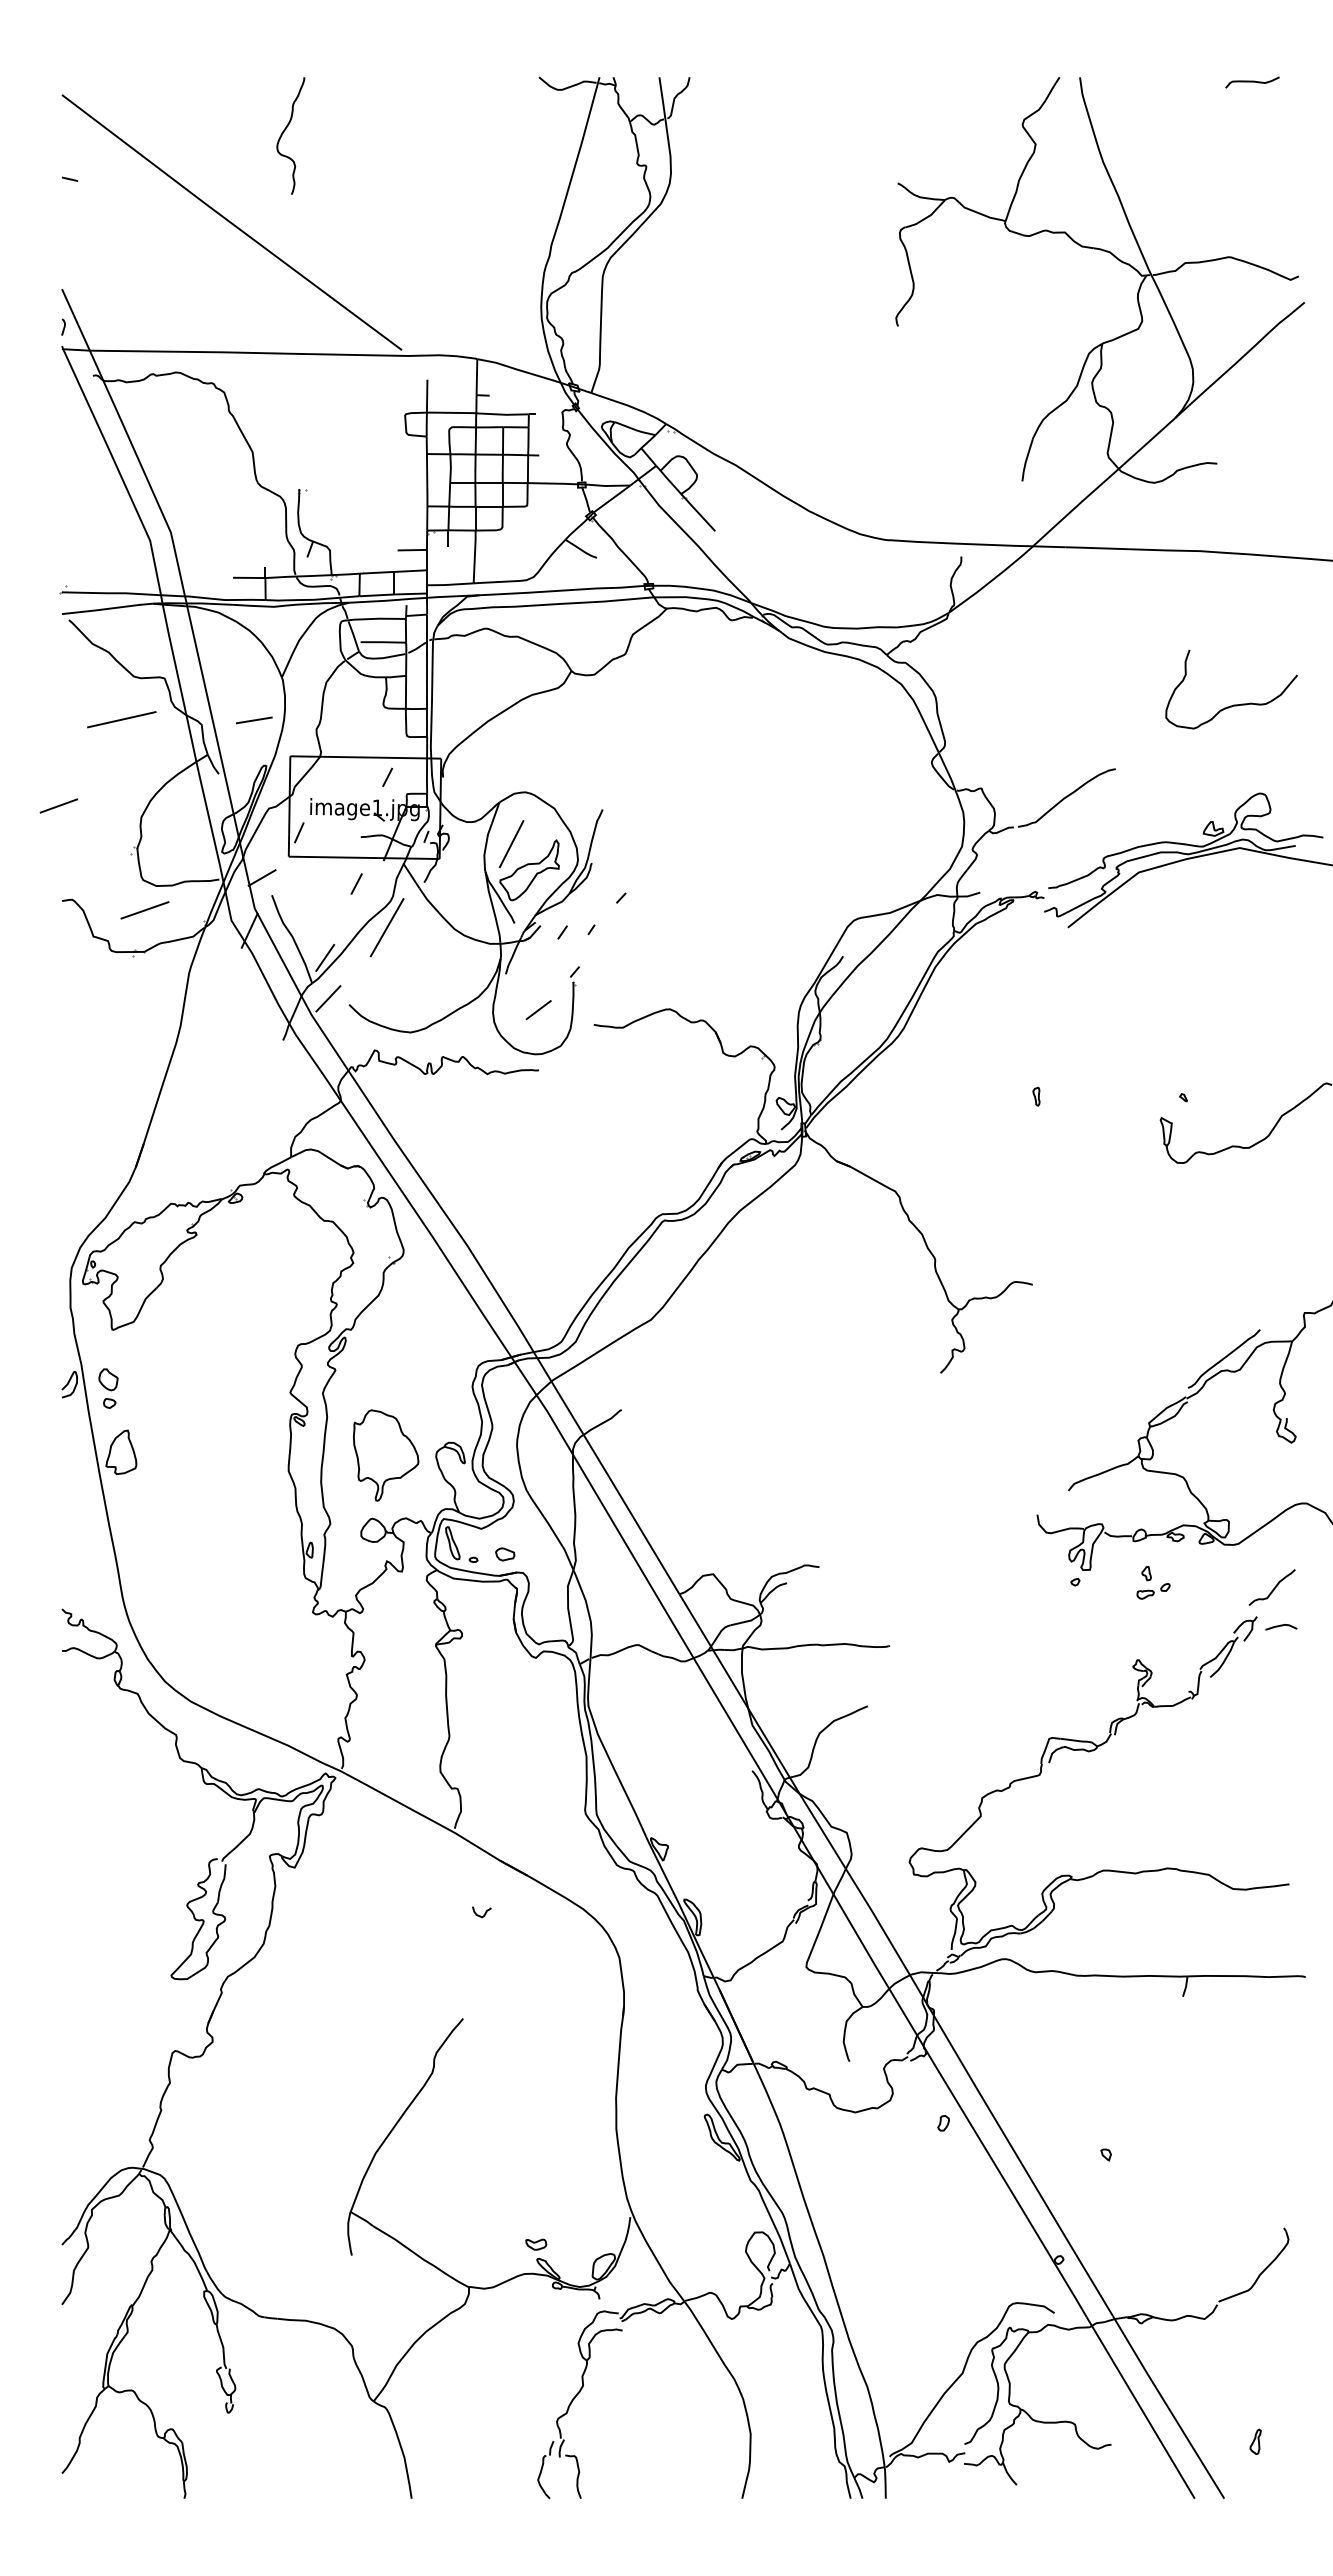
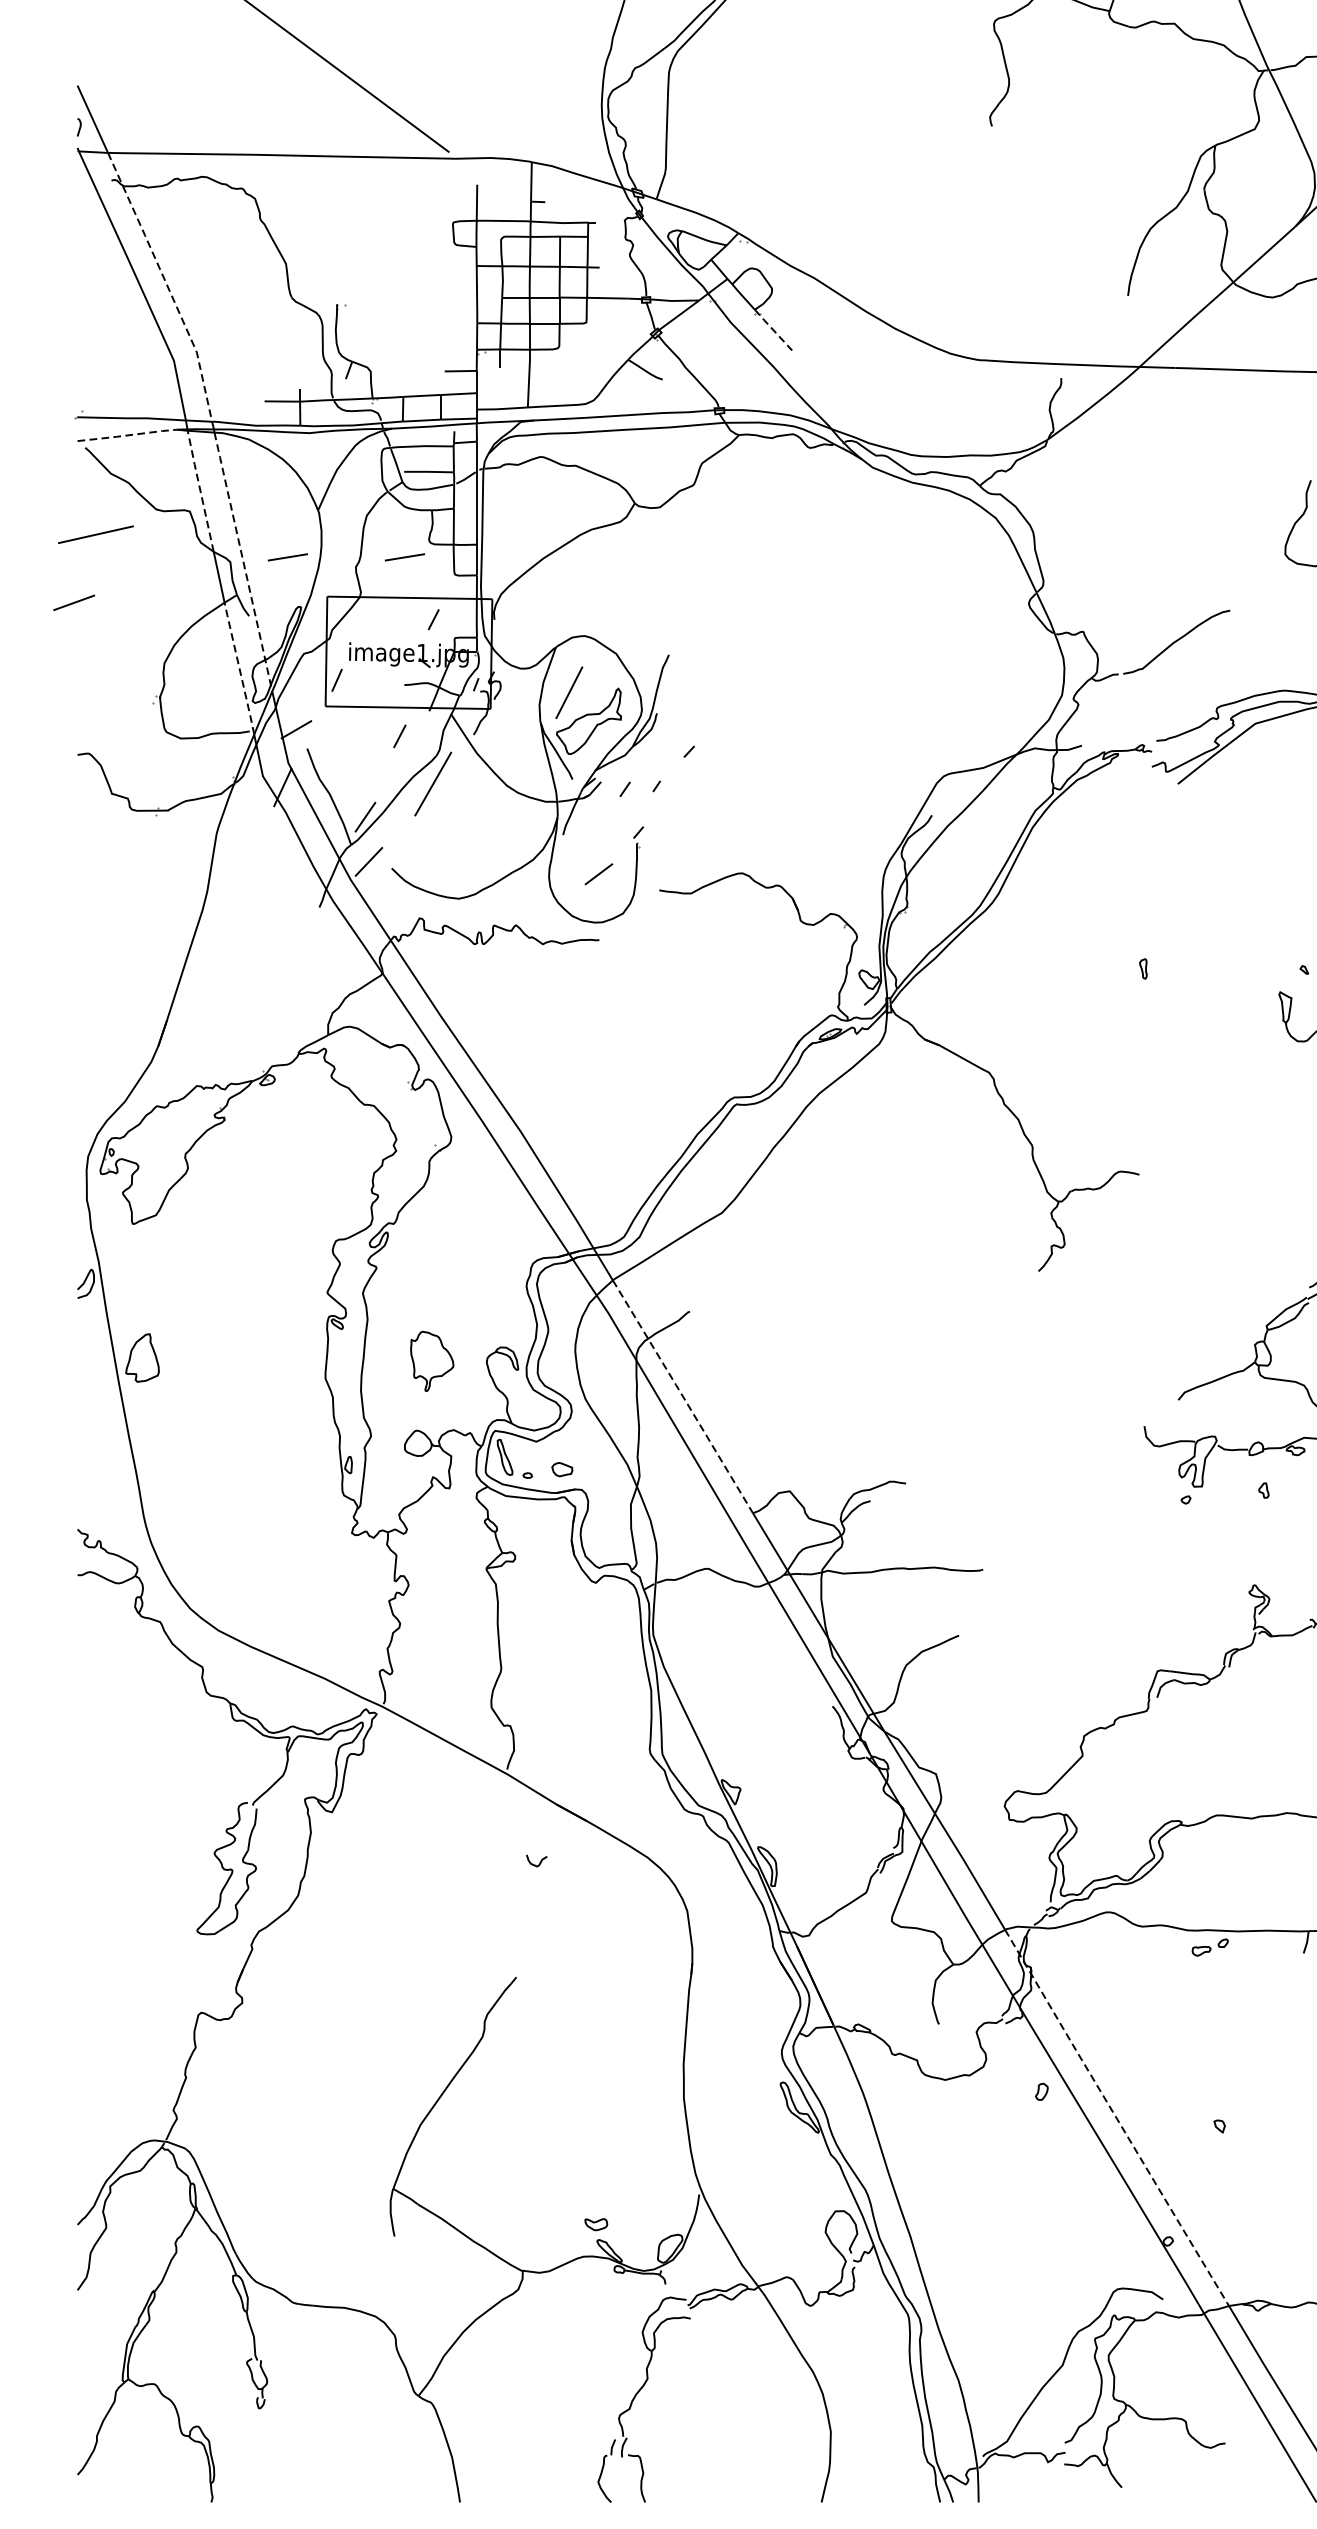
line: (143, 471) -> (166, 285), solid -> dashed
line: (697, 512) -> (772, 329), solid -> dashed
line: (108, 608) -> (128, 434), solid -> dashed
line: (174, 658) -> (200, 489), solid -> dashed
line: (121, 719) -> (95, 534), moved
line: (361, 720) -> (405, 557), added
line: (213, 724) -> (243, 561), solid -> dashed
line: (58, 805) -> (73, 602), moved
line: (209, 821) -> (238, 667), solid -> dashed
line: (144, 910) -> (167, 765), removed
part: (108, 1388) -> (128, 1288), removed
part: (386, 1455) -> (432, 1361), size x0.6
line: (615, 1487) -> (682, 1396), solid -> dashed
part: (1153, 1591) -> (1210, 1947), moved
line: (1011, 2146) -> (1116, 2117), solid -> dashed

